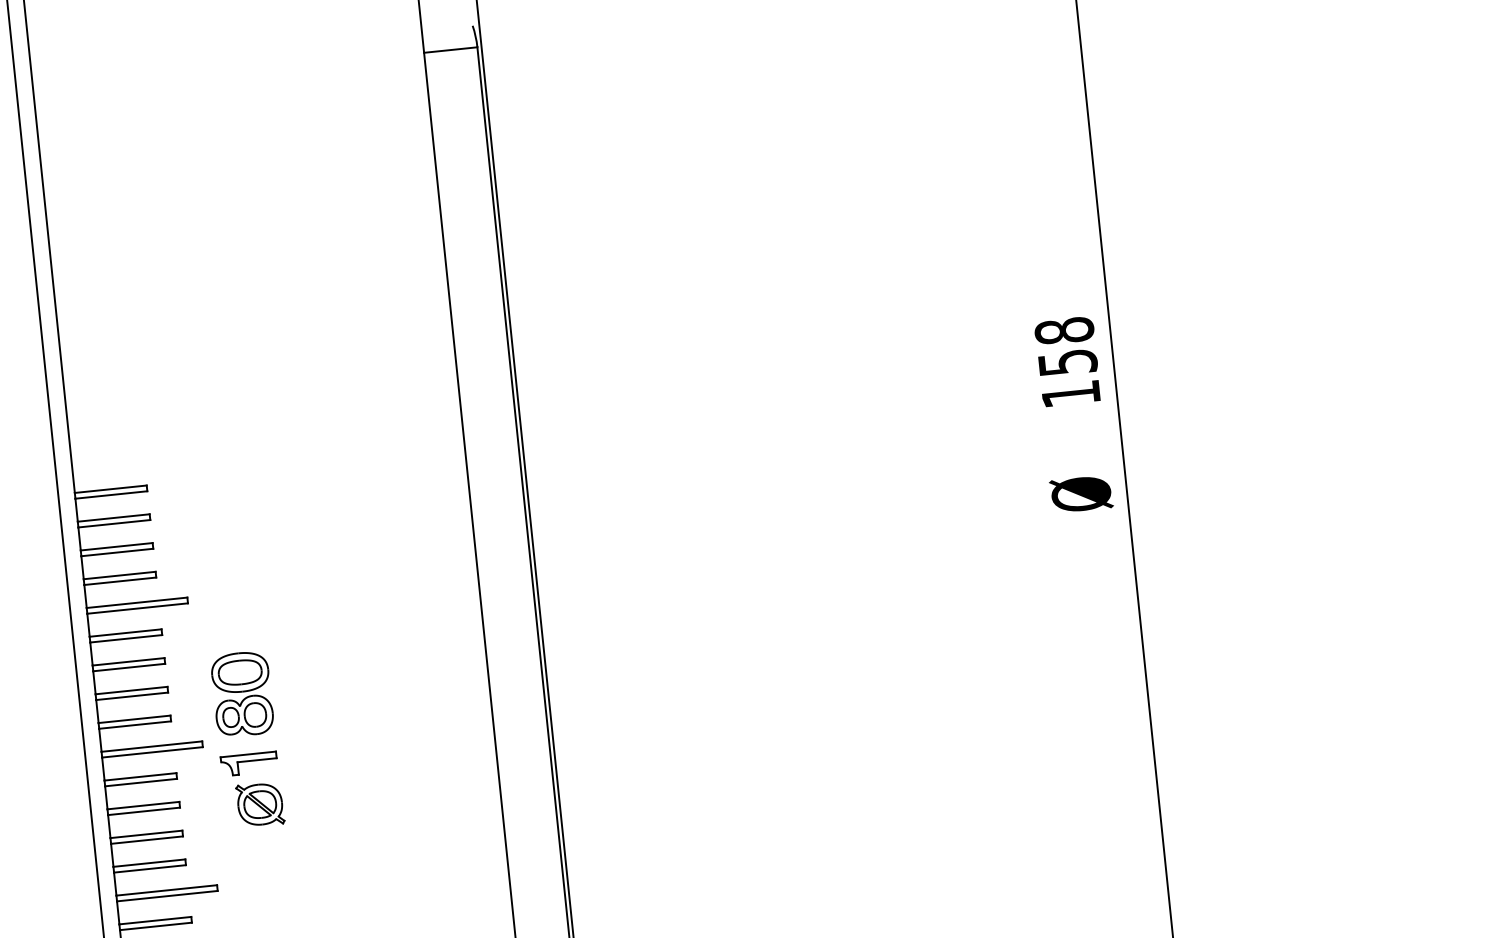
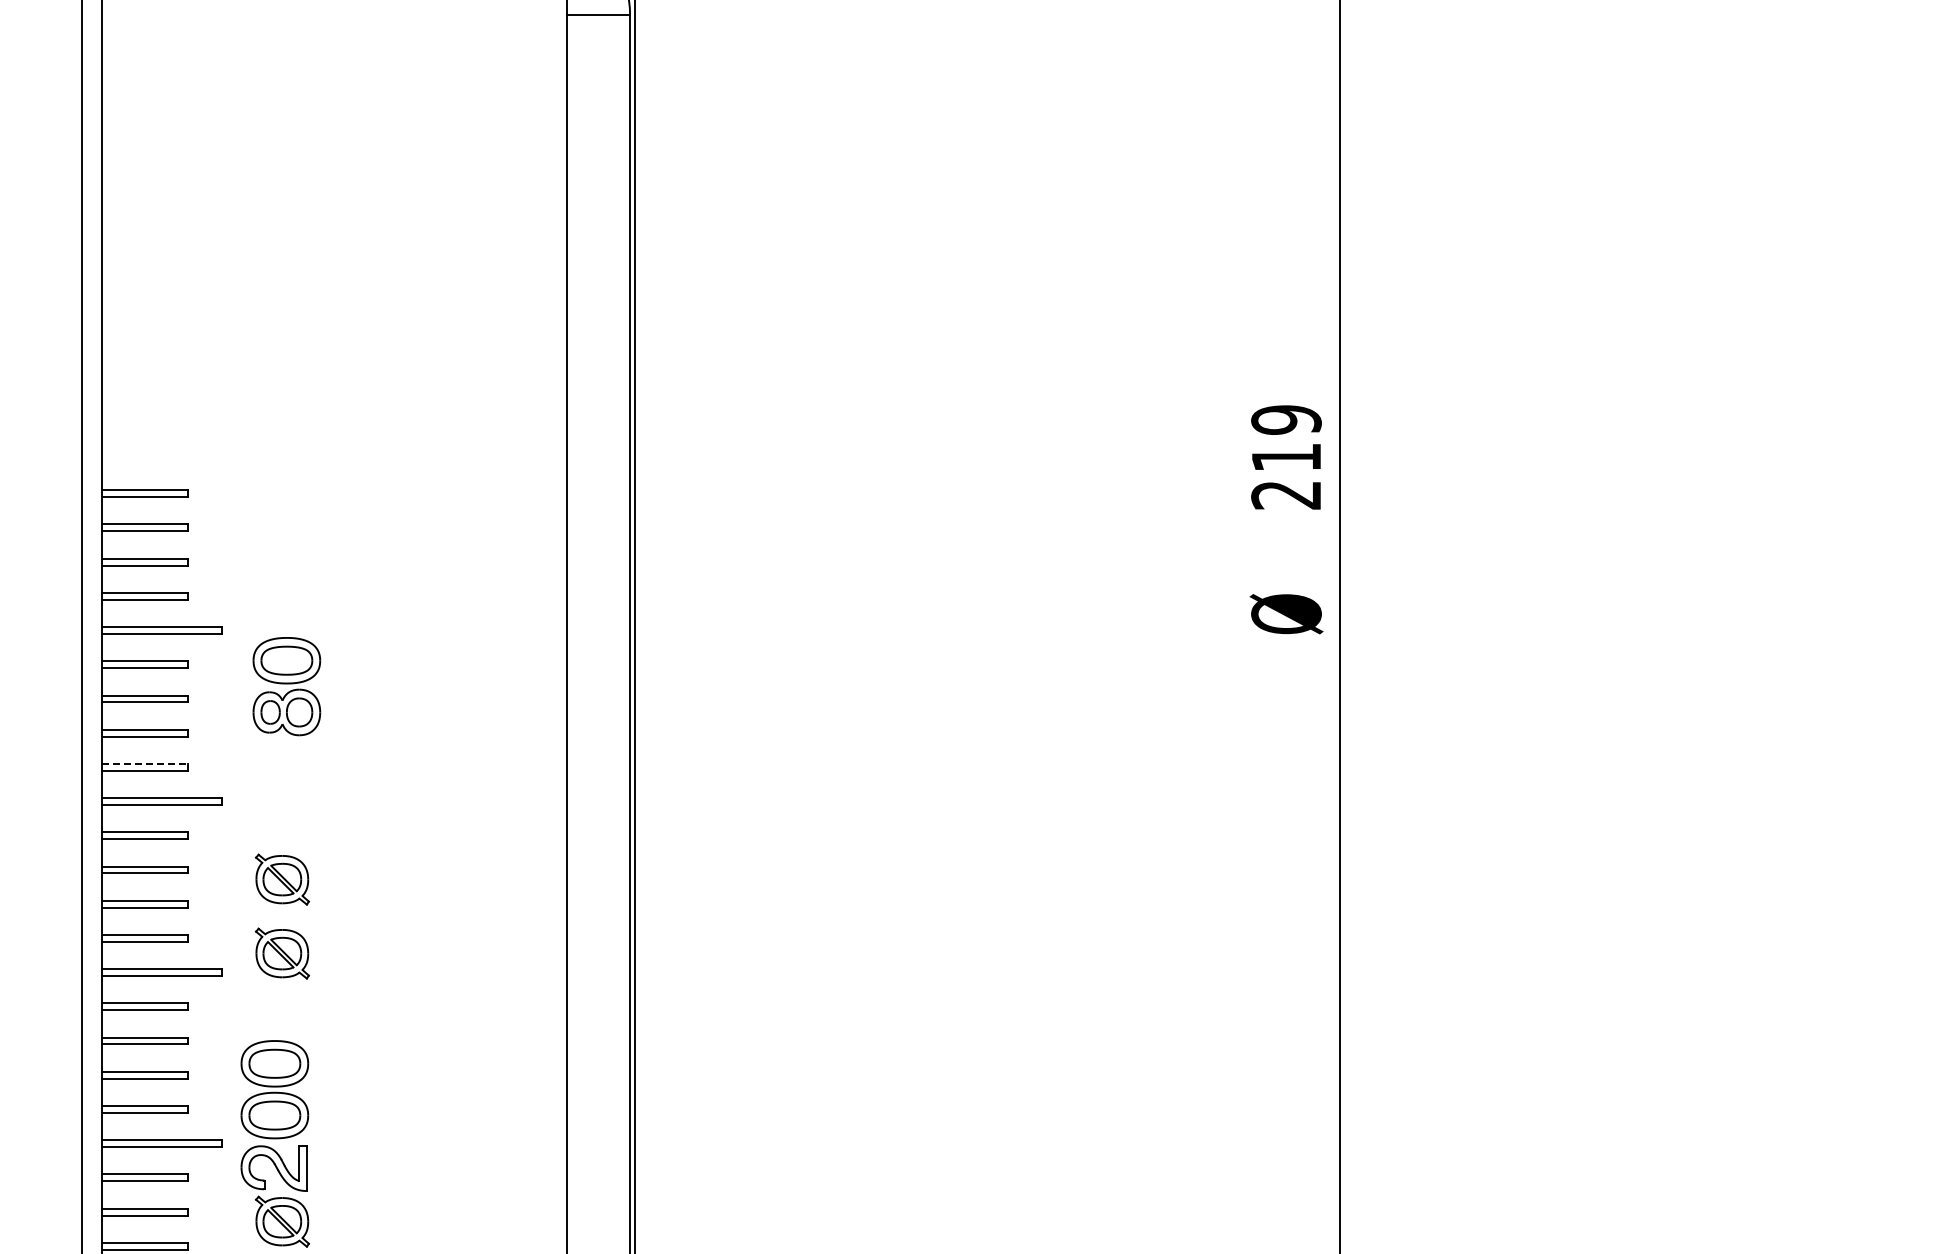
text: (1067, 362) -> (1286, 457), 158 -> 219
part: (242, 694) -> (286, 686), moved
line: (134, 718) -> (144, 763), solid -> dashed
part: (249, 764) -> (274, 830), removed
part: (265, 866) -> (281, 953), added

